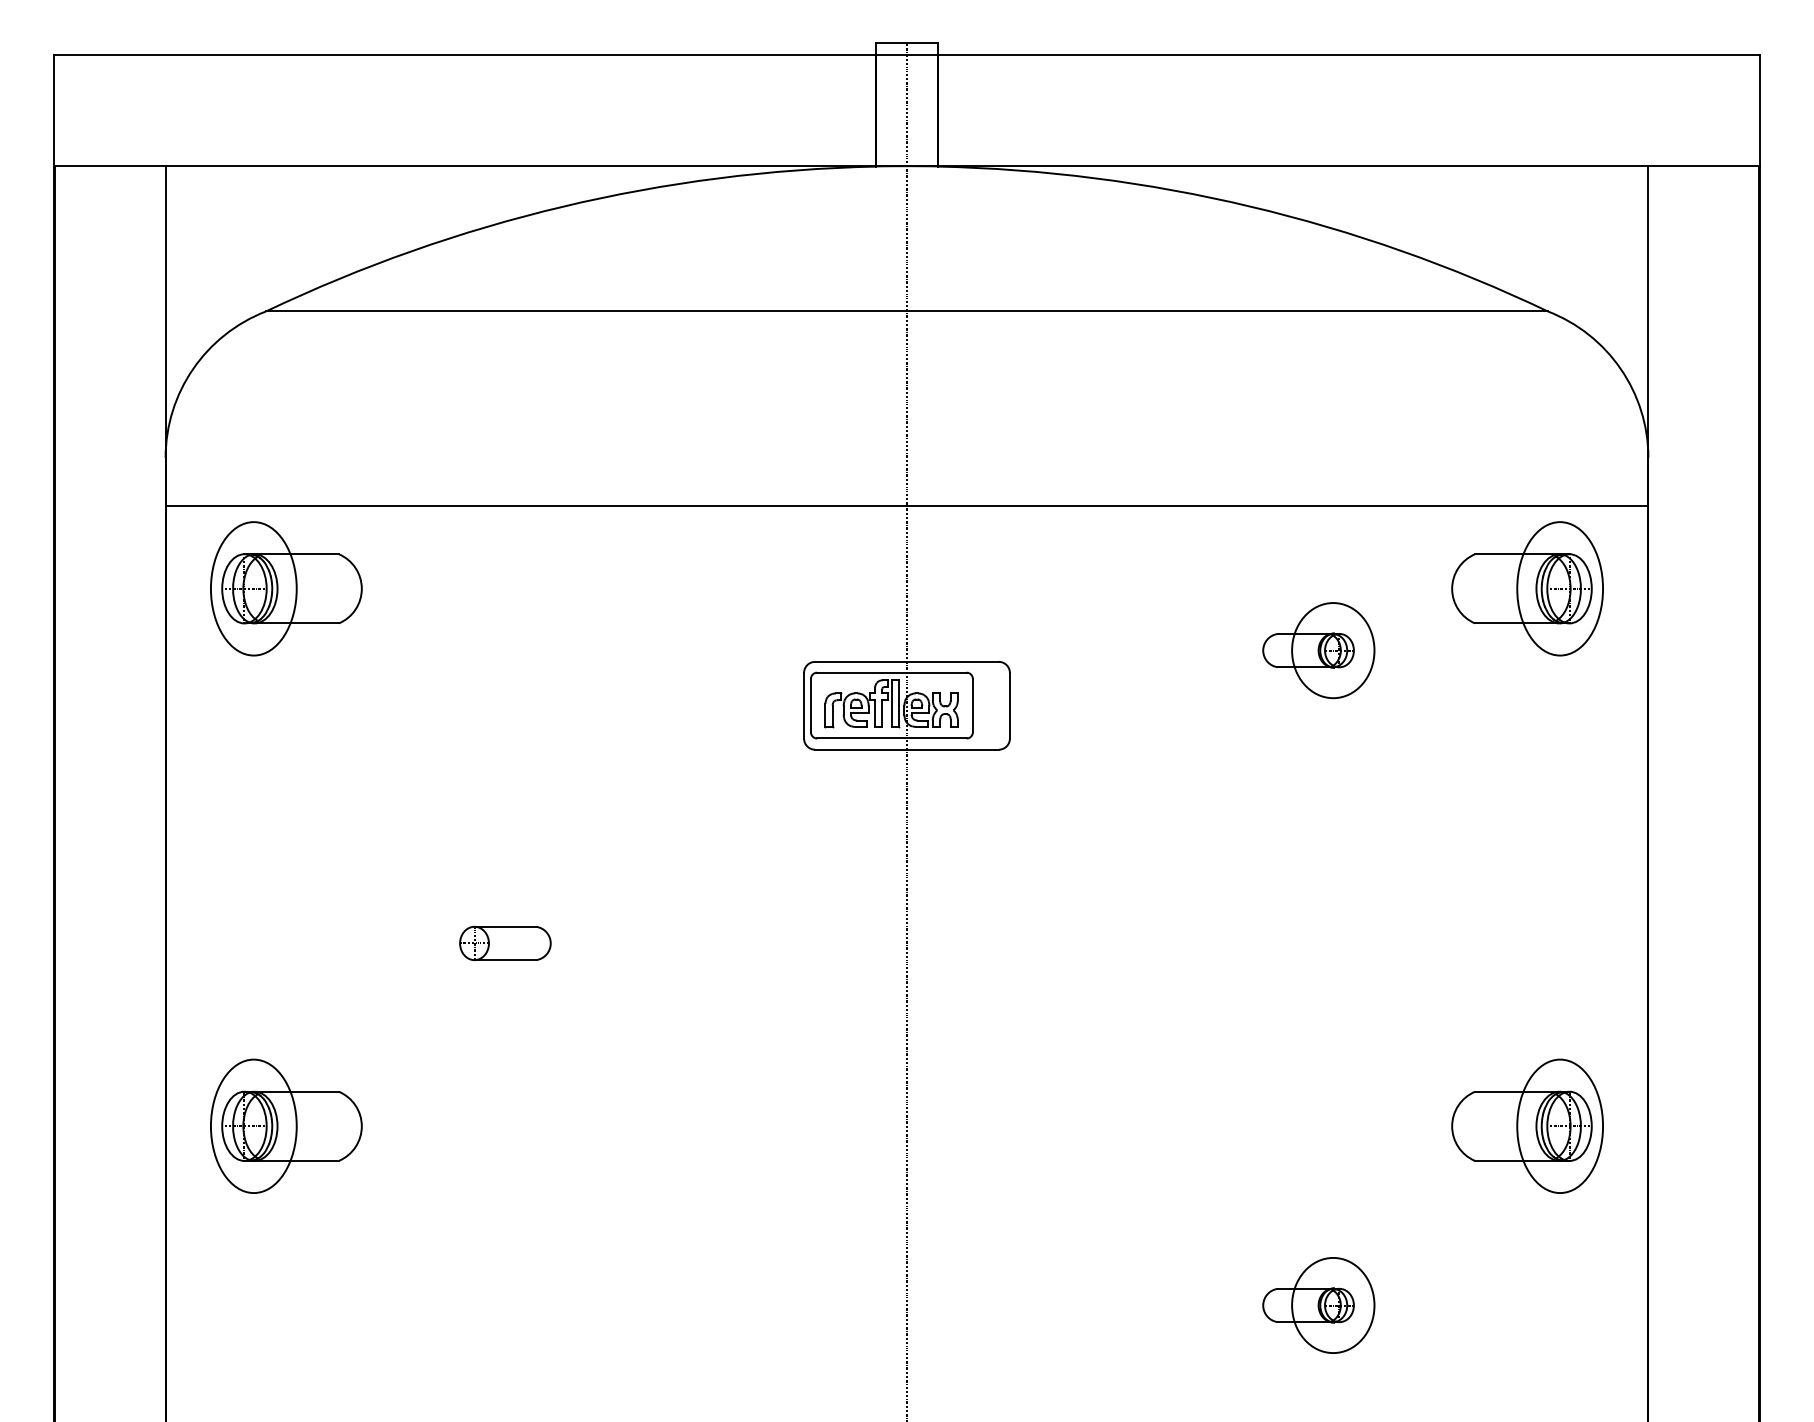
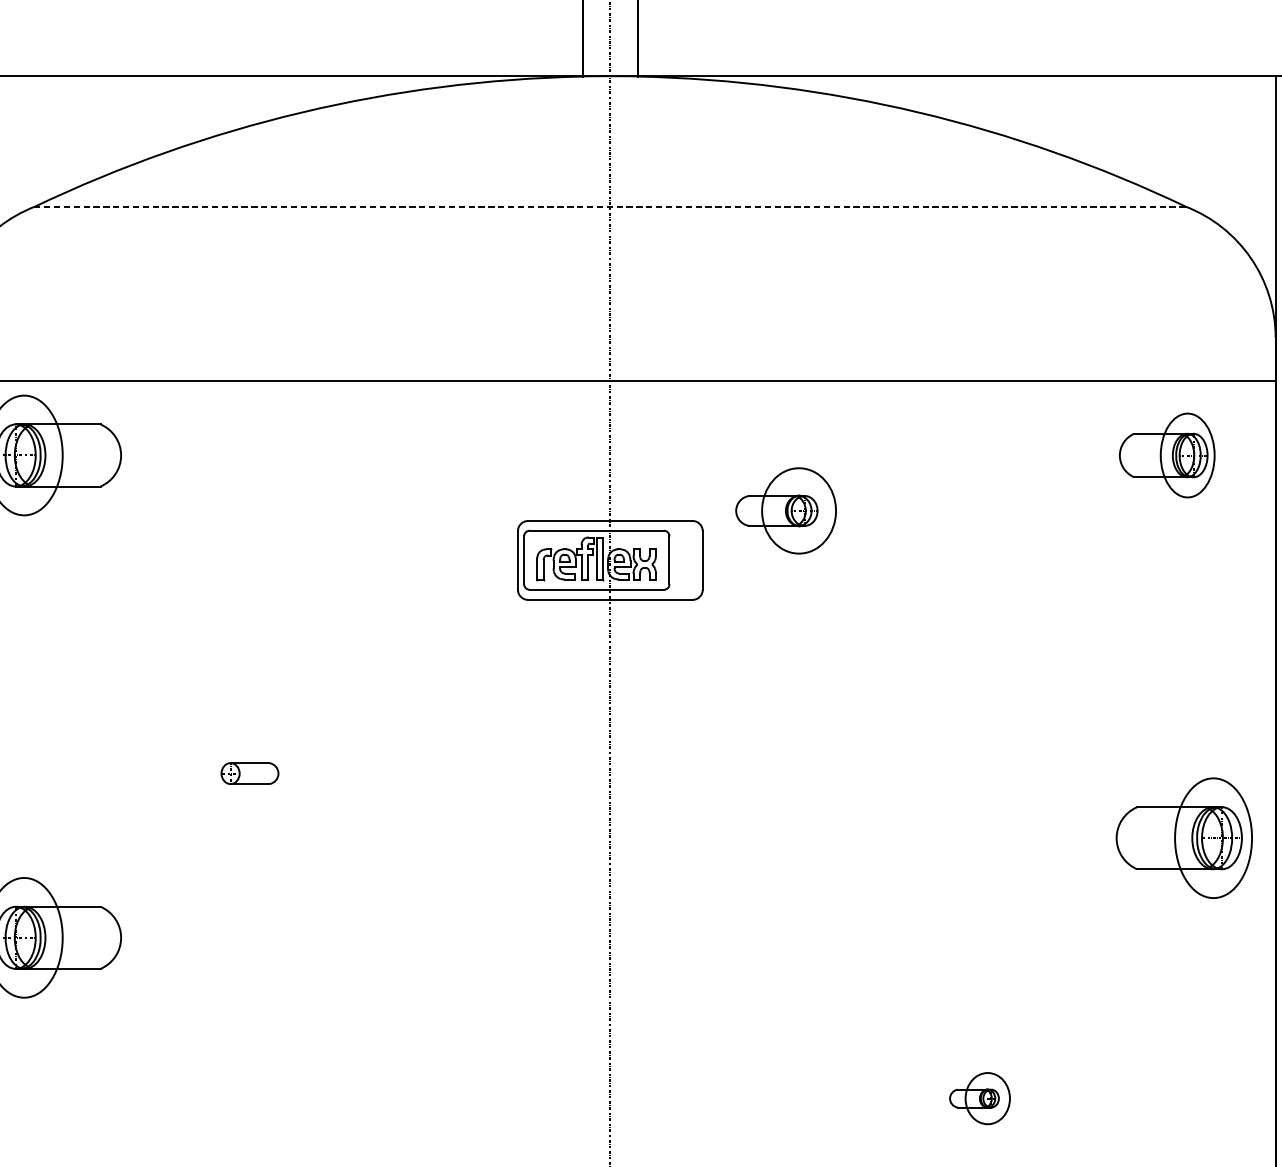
line: (907, 311) -> (610, 206), solid -> dashed
part: (1527, 588) -> (1167, 455), size x0.7
part: (1318, 650) -> (785, 510), moved
part: (505, 942) -> (250, 772), size x0.7
part: (1527, 1125) -> (1184, 837), moved
part: (1318, 1305) -> (979, 1098), size x0.6

